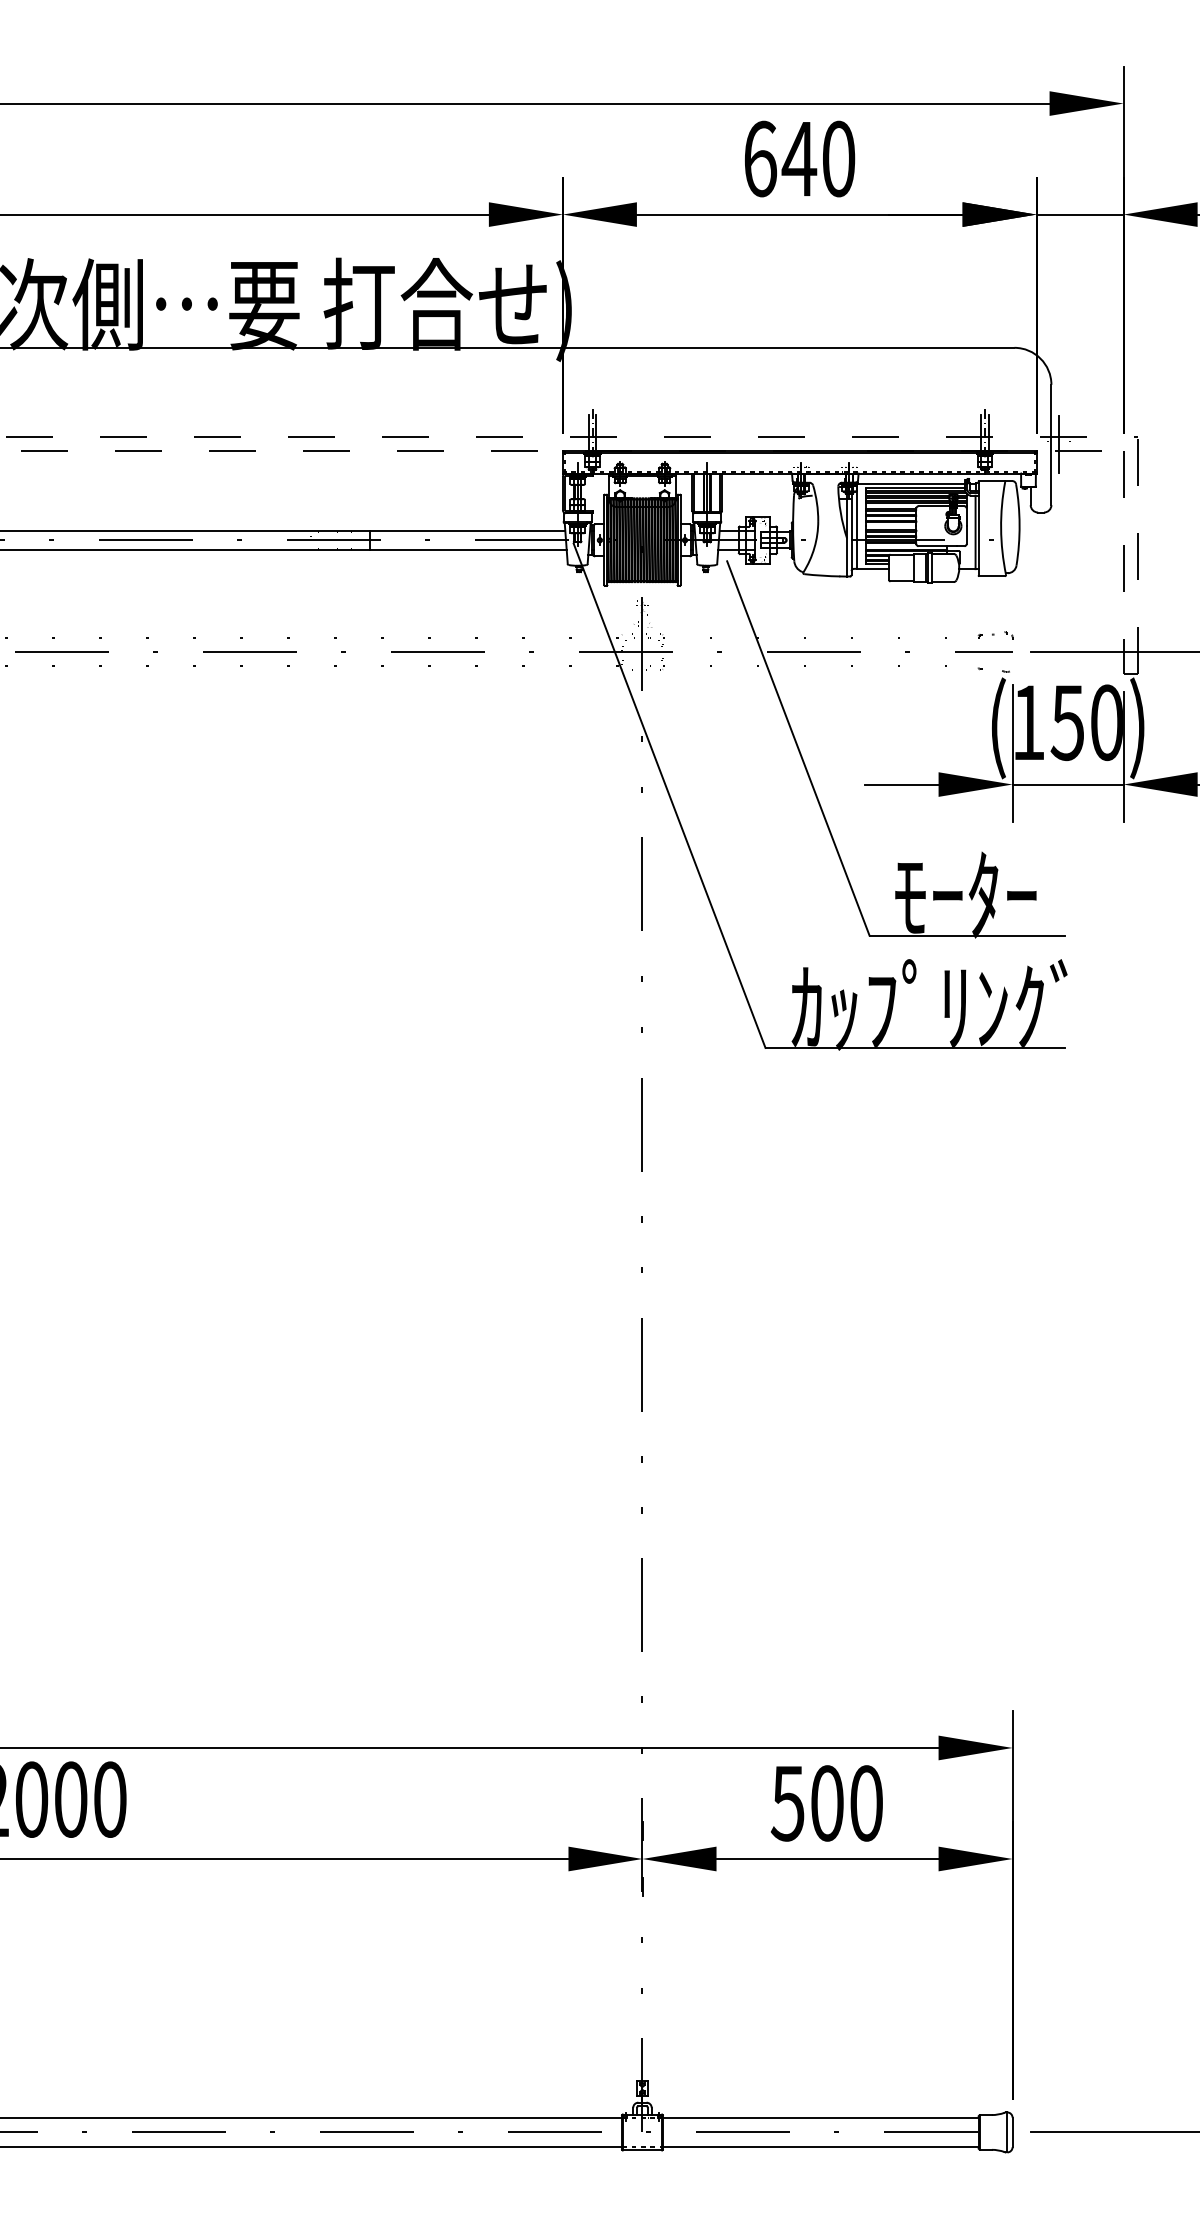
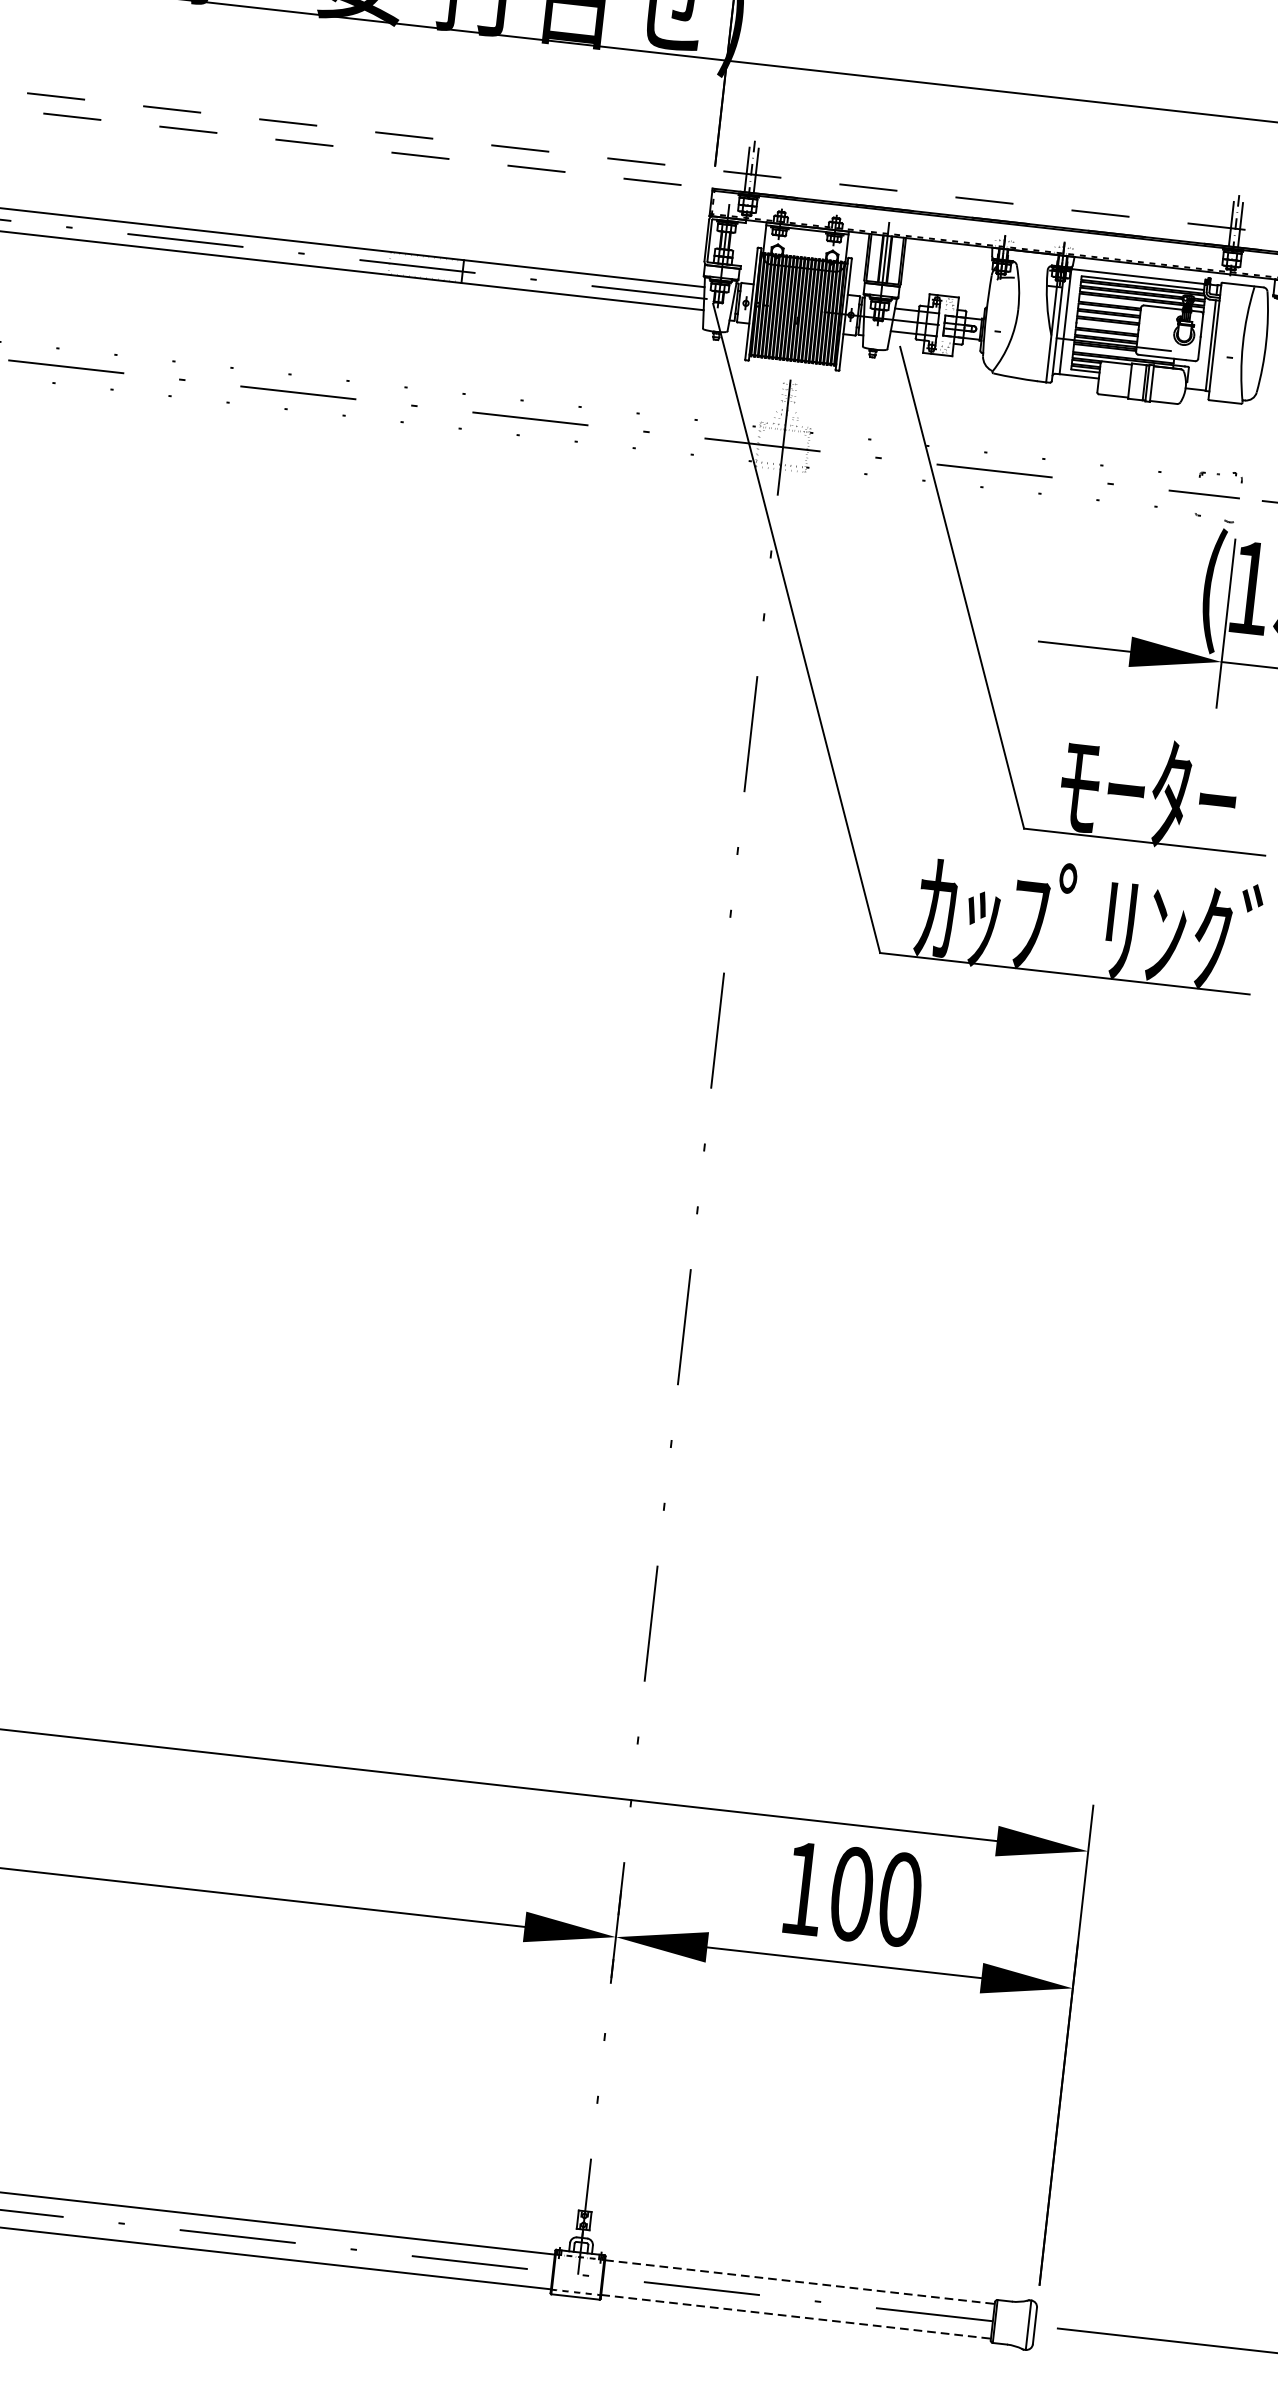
text: (787, 1803) -> (802, 1888), 500 -> 100
line: (820, 2118) -> (799, 2282), solid -> dashed
line: (820, 2146) -> (795, 2316), solid -> dashed

